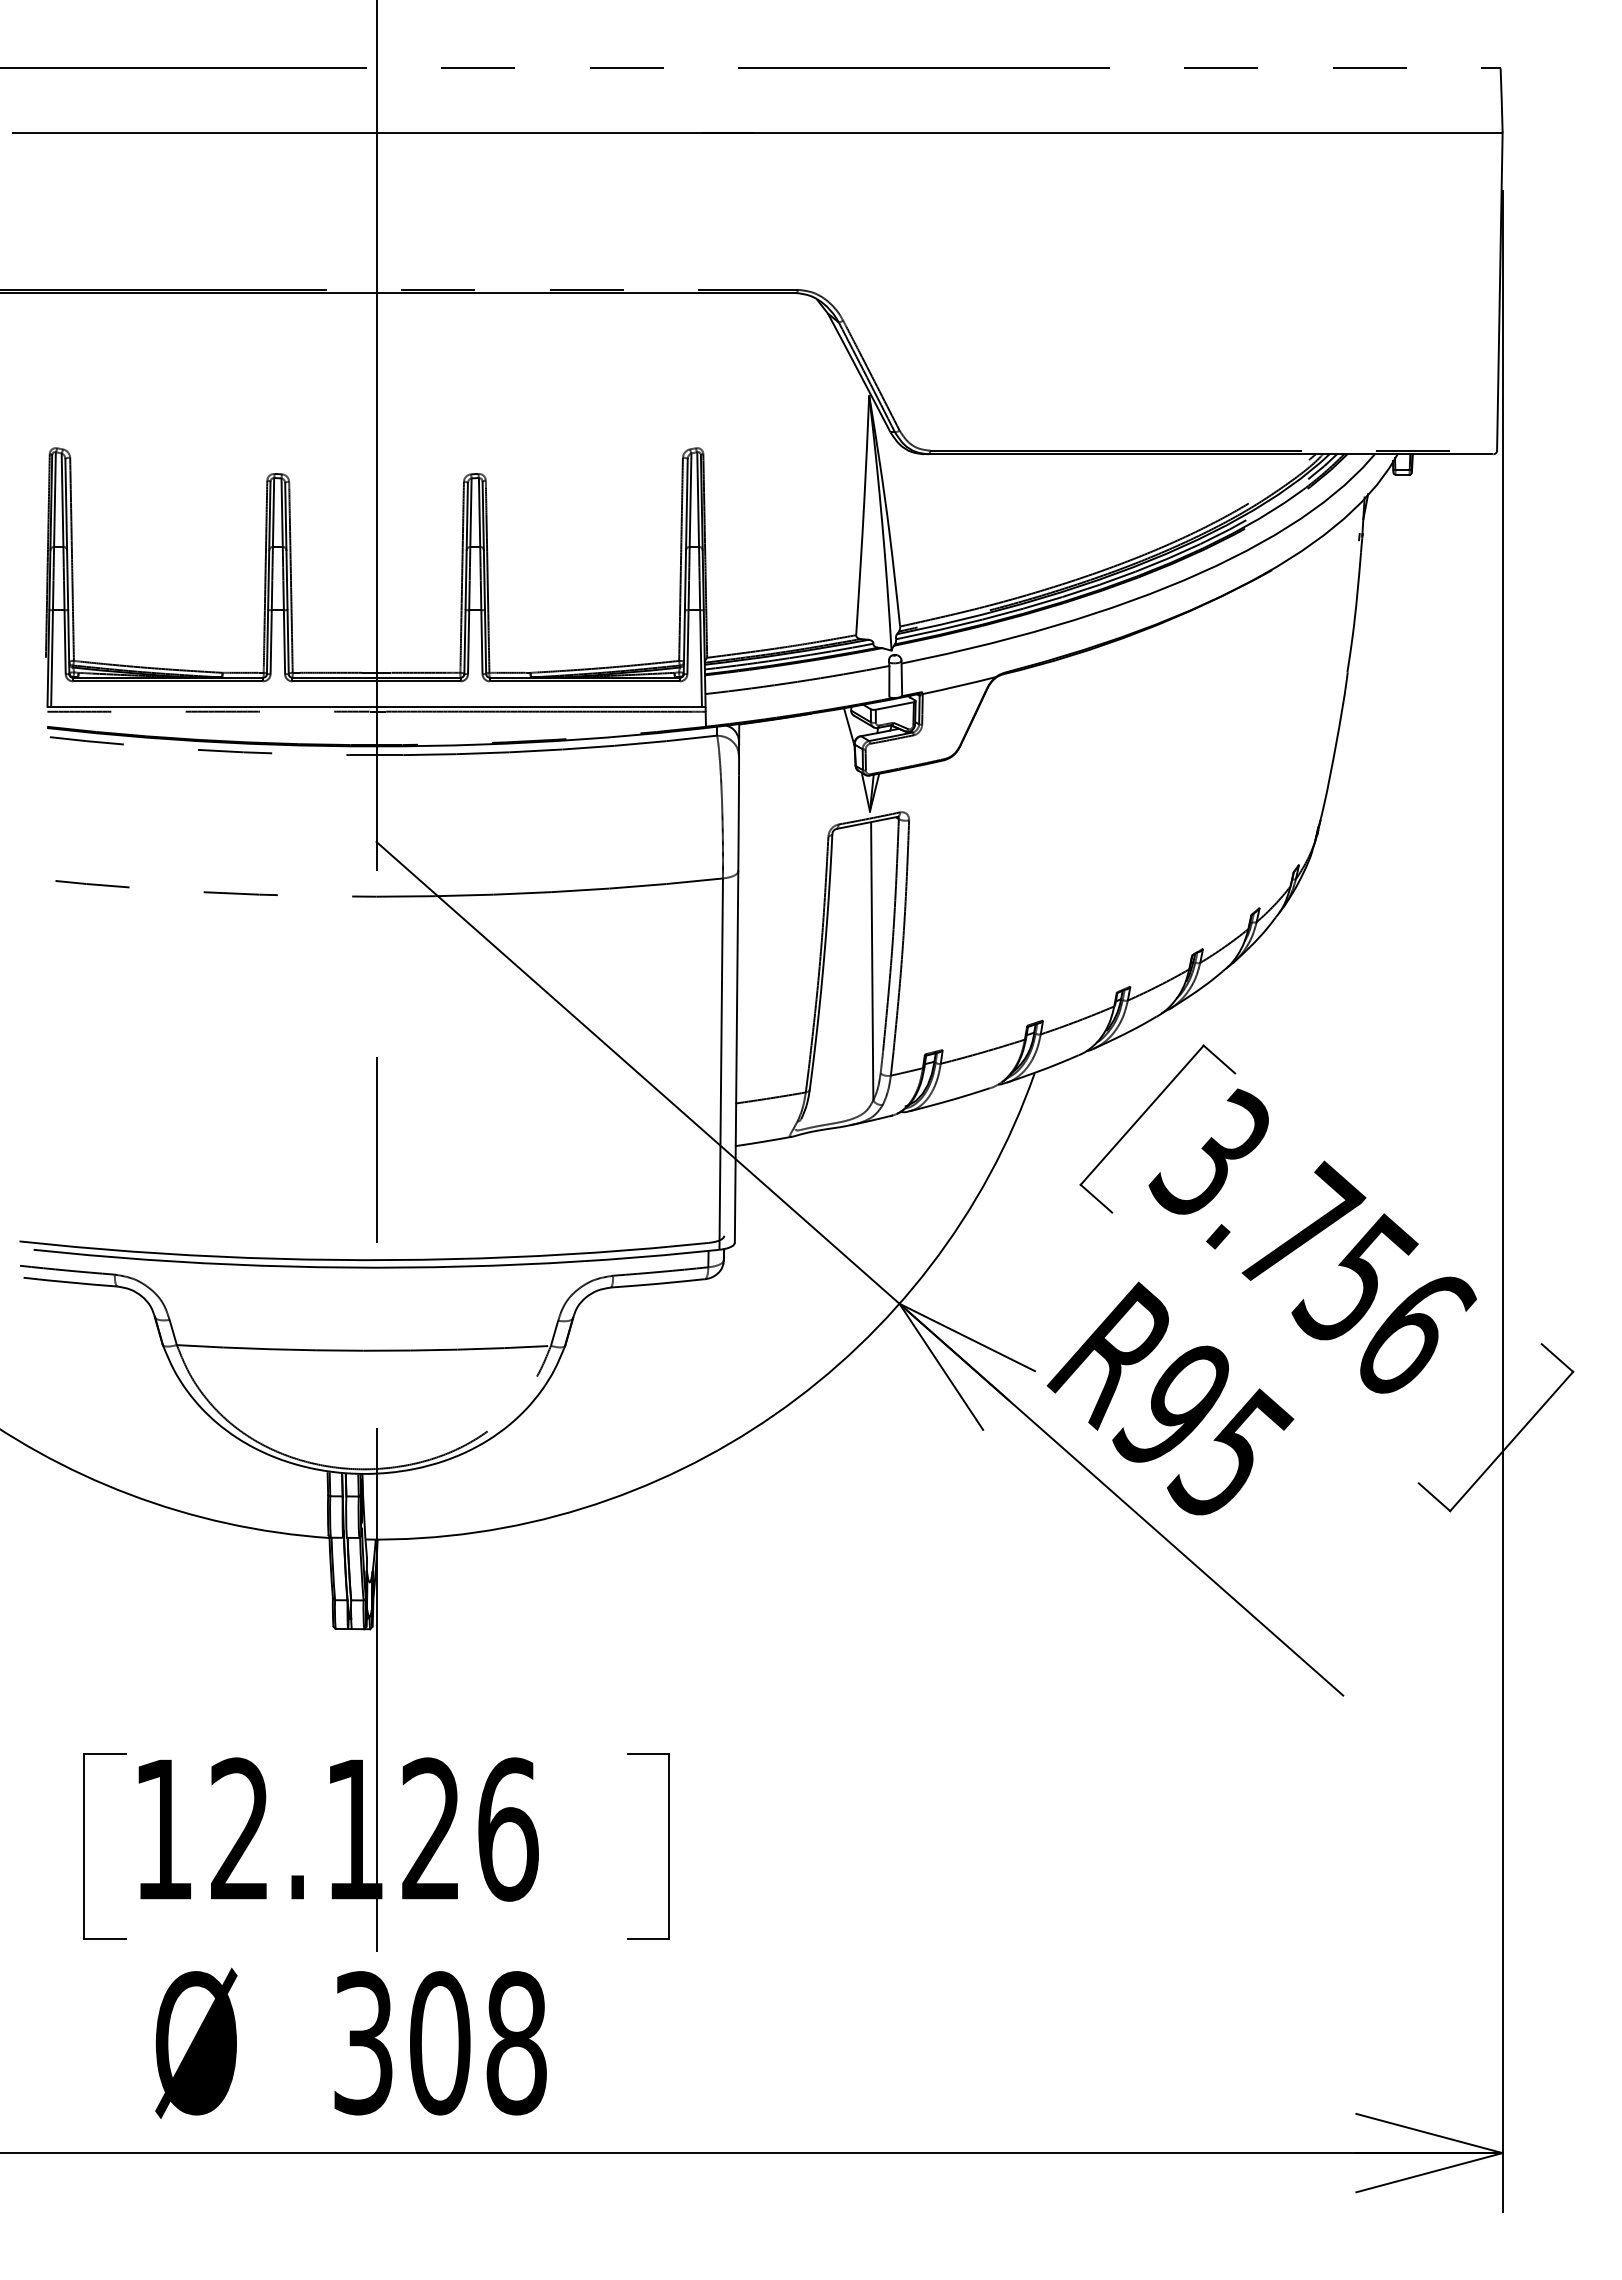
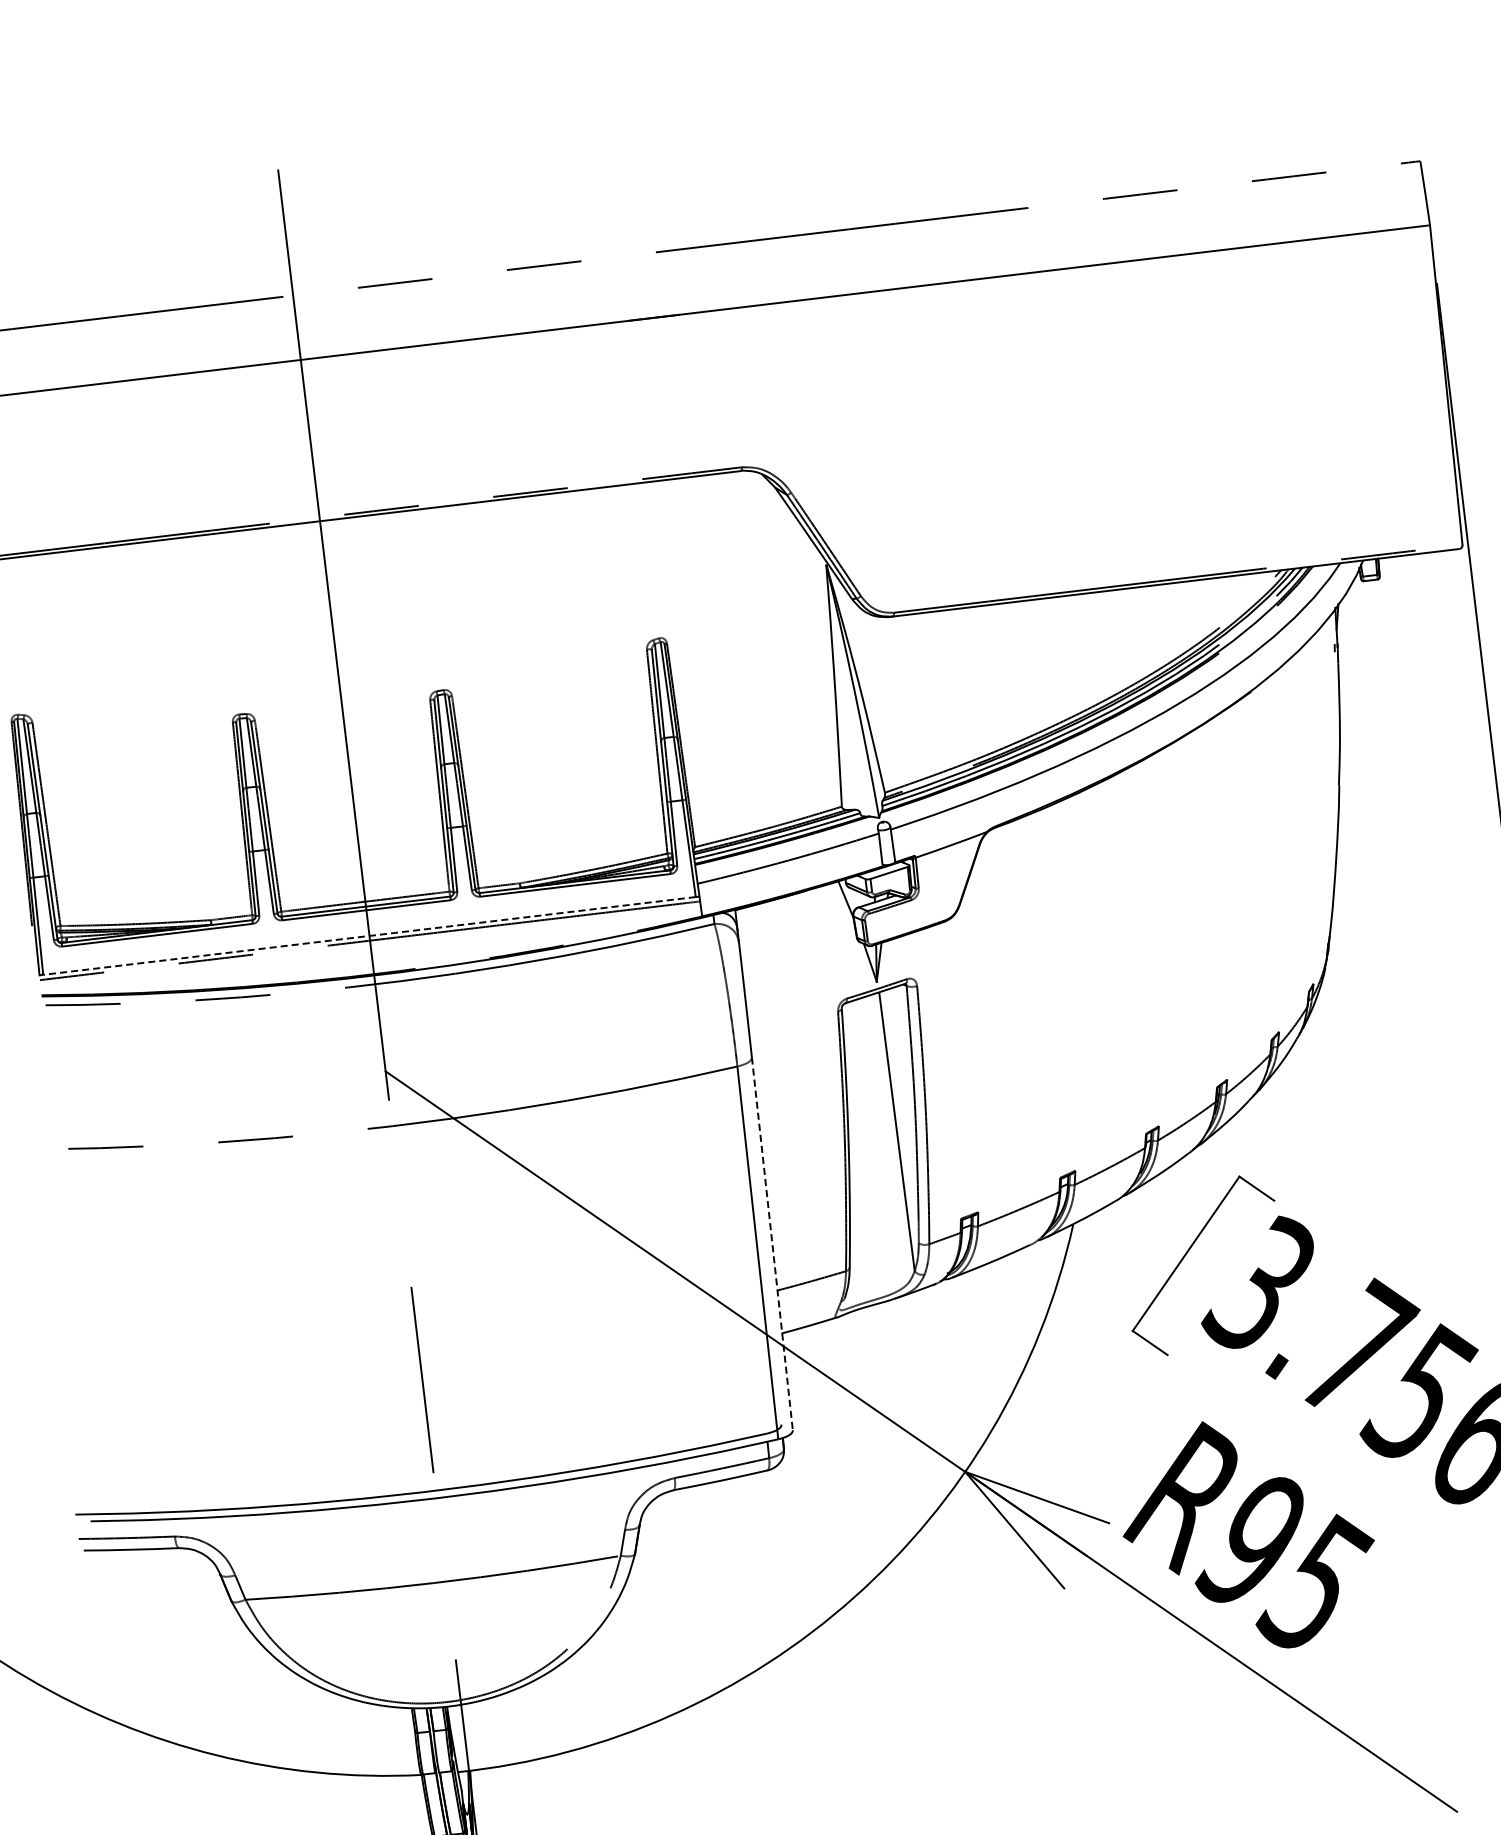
line: (376, 706) -> (369, 935), solid -> dashed
line: (736, 1056) -> (772, 1243), solid -> dashed

